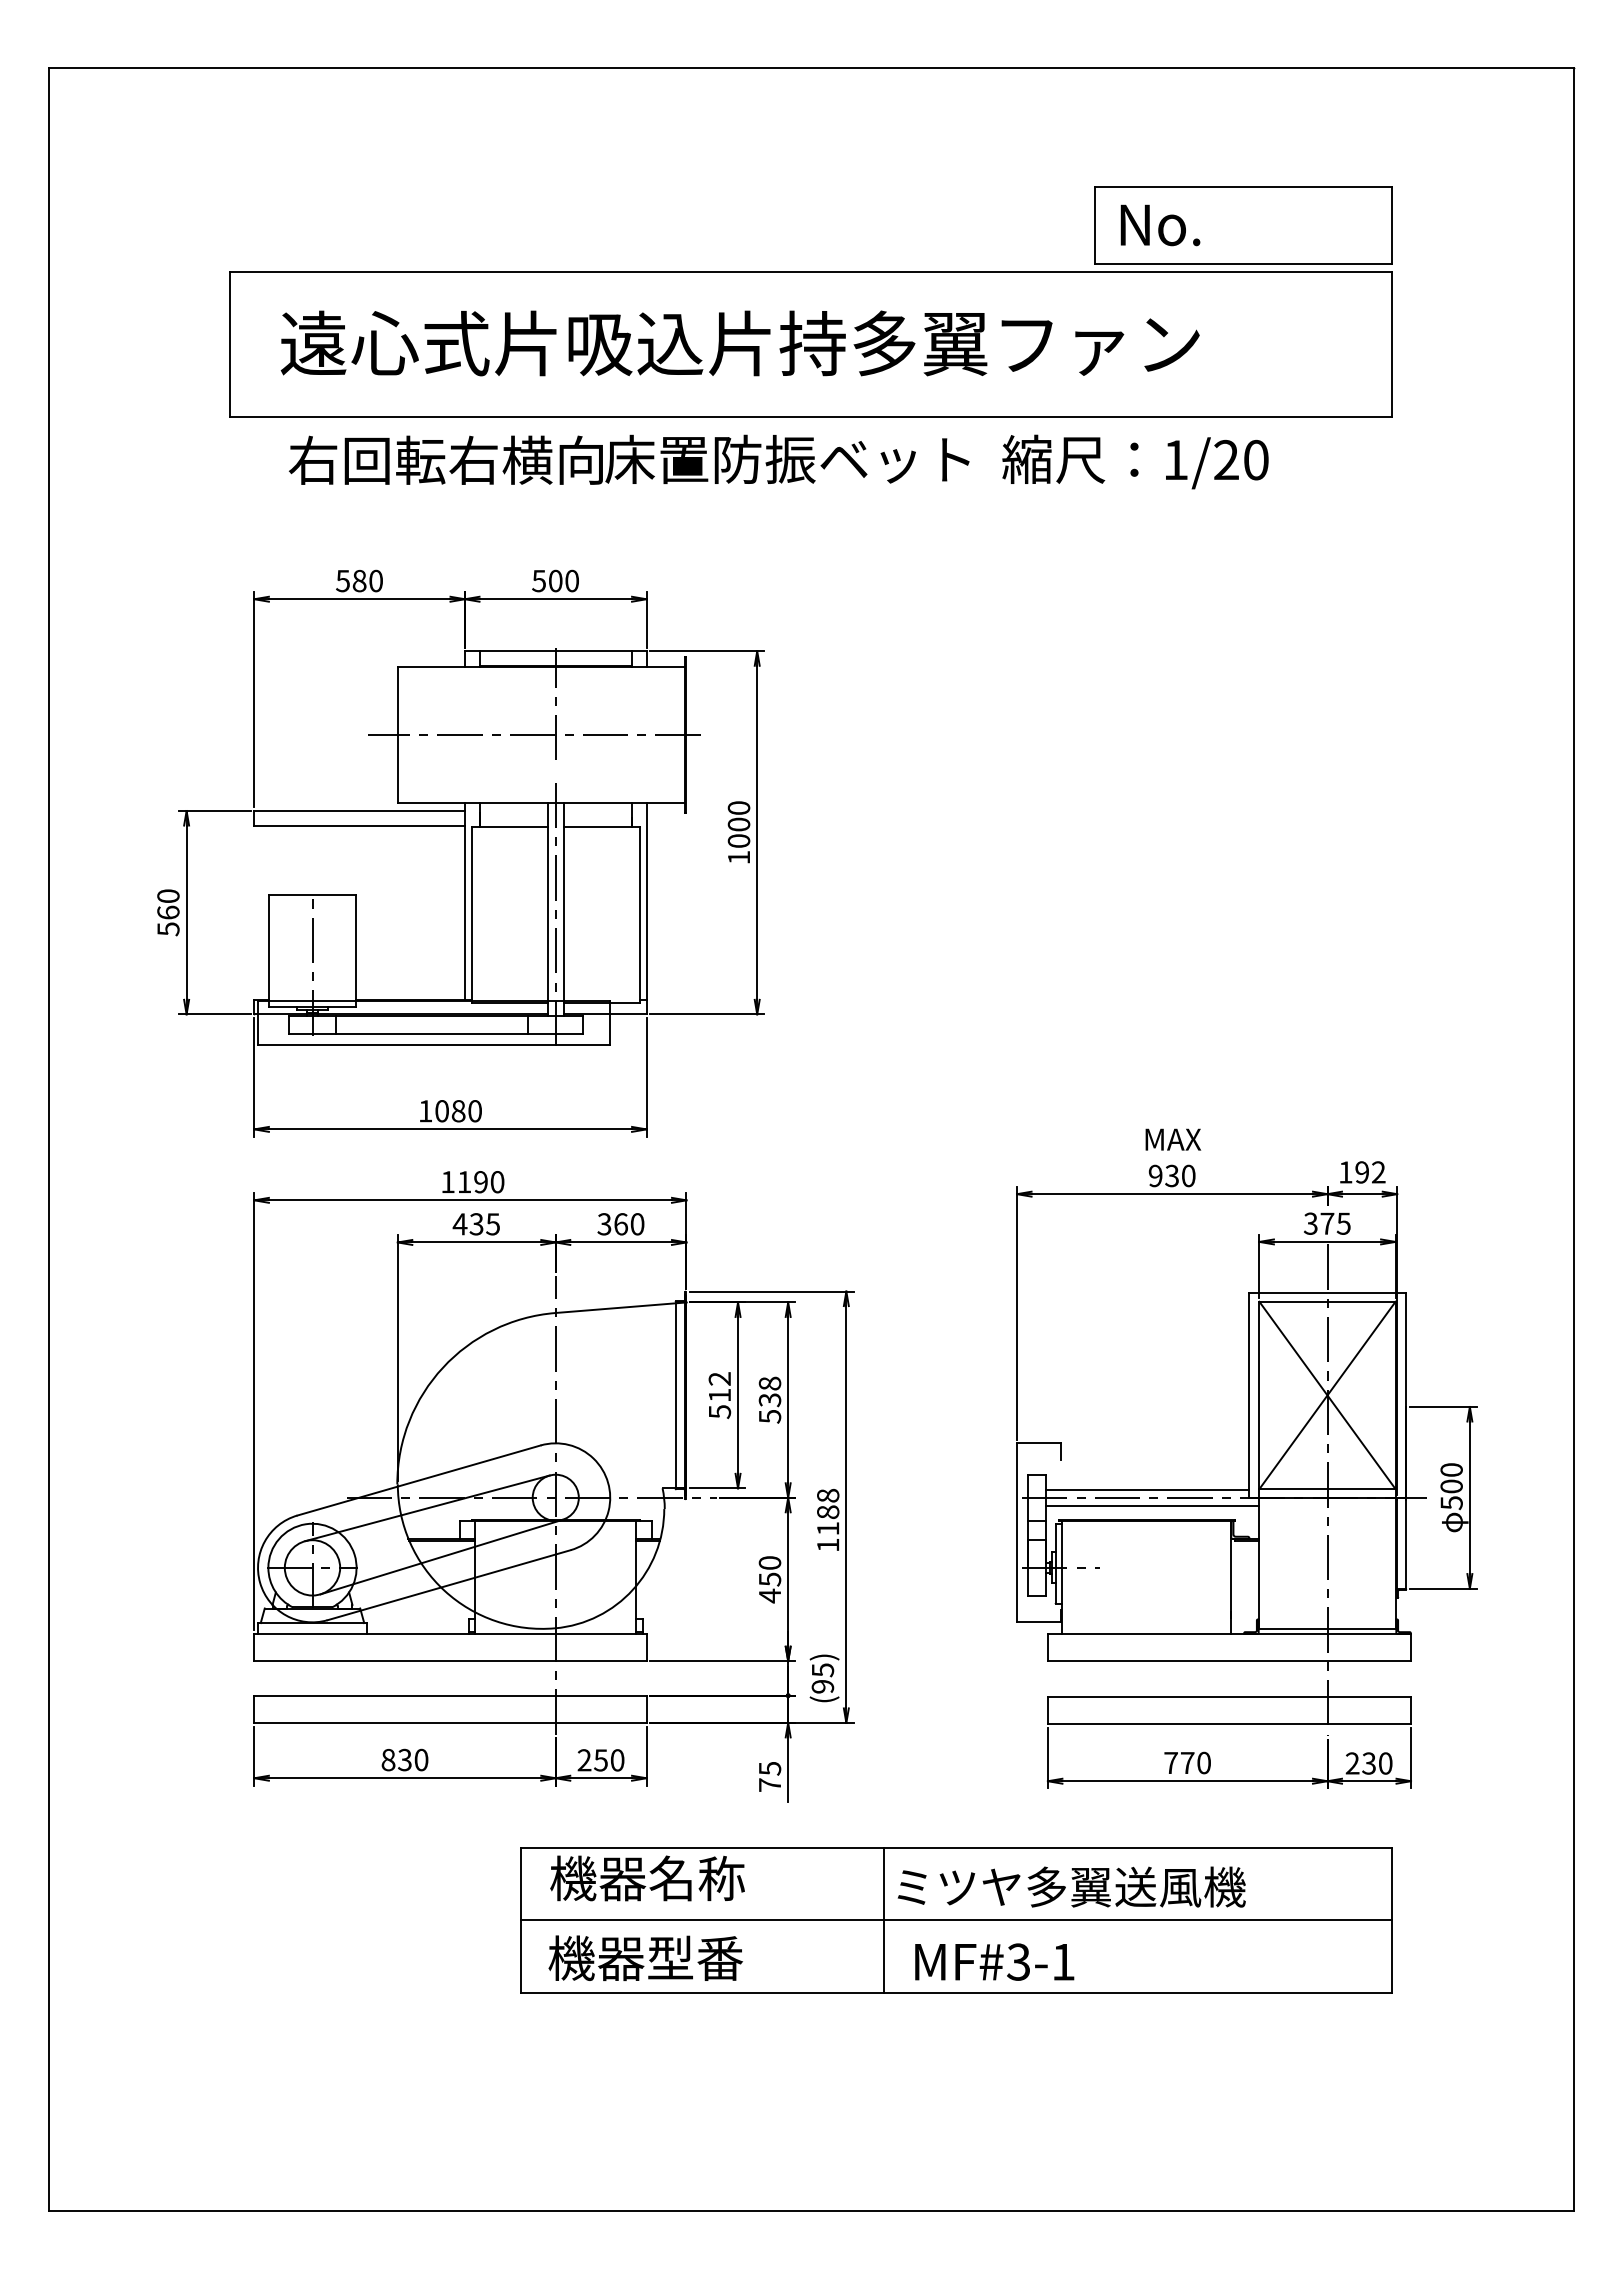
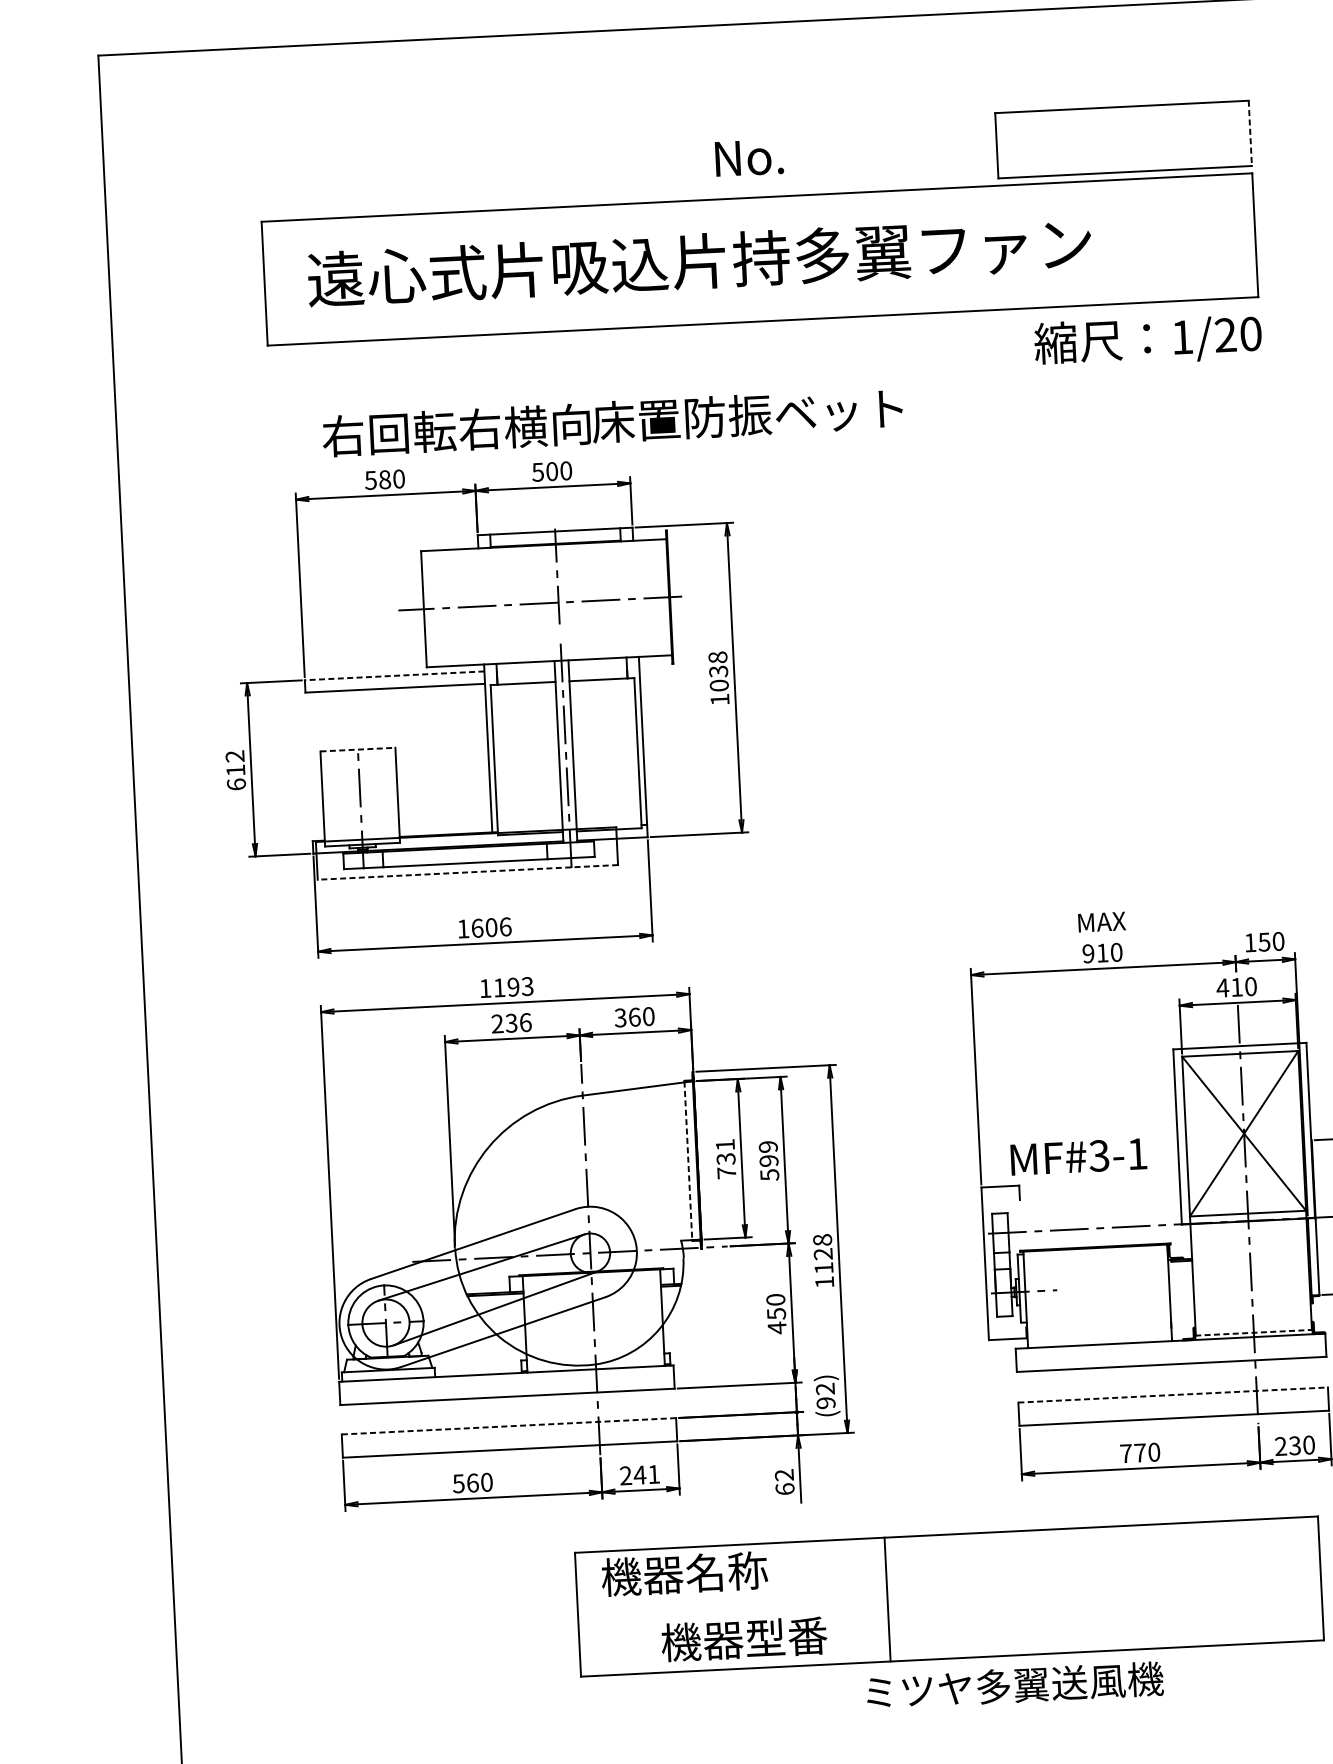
text: (1160, 225) -> (749, 158), moved
line: (1391, 225) -> (1249, 133), solid -> dashed
text: (628, 459) -> (611, 422), moved
text: (1135, 461) -> (1148, 340), moved
line: (359, 811) -> (394, 676), solid -> dashed
text: (739, 816) -> (718, 664), 1000 -> 1038
line: (312, 895) -> (357, 749), solid -> dashed
text: (168, 912) -> (235, 770), 560 -> 612
line: (433, 1045) -> (467, 872), solid -> dashed
text: (458, 1111) -> (491, 927), 1080 -> 1606
text: (1370, 1172) -> (1271, 941), 192 -> 150
text: (1171, 1175) -> (1101, 952), 930 -> 910
text: (497, 1182) -> (527, 986), 1190 -> 1193
text: (1326, 1223) -> (1236, 987), 375 -> 410
text: (476, 1224) -> (511, 1023), 435 -> 236
text: (769, 1391) -> (768, 1153), 538 -> 599
line: (675, 1395) -> (688, 1160), solid -> dashed
text: (719, 1395) -> (725, 1159), 512 -> 731
line: (1147, 1489) -> (1094, 1221), removed
line: (1152, 1505) -> (1099, 1234), removed
text: (828, 1512) -> (823, 1254), 1188 -> 1128
line: (1327, 1628) -> (1253, 1332), solid -> dashed
text: (822, 1670) -> (825, 1389), (95) -> (92)
line: (449, 1695) -> (508, 1426), solid -> dashed
line: (1229, 1697) -> (1173, 1395), solid -> dashed
text: (396, 1759) -> (465, 1482), 830 -> 560
text: (608, 1760) -> (646, 1474), 250 -> 241
text: (769, 1776) -> (784, 1481), 75 -> 62
text: (1071, 1886) -> (1014, 1685), moved
line: (955, 1920) -> (948, 1596), removed
text: (645, 1957) -> (744, 1638), moved
text: (994, 1961) -> (1078, 1156), moved

